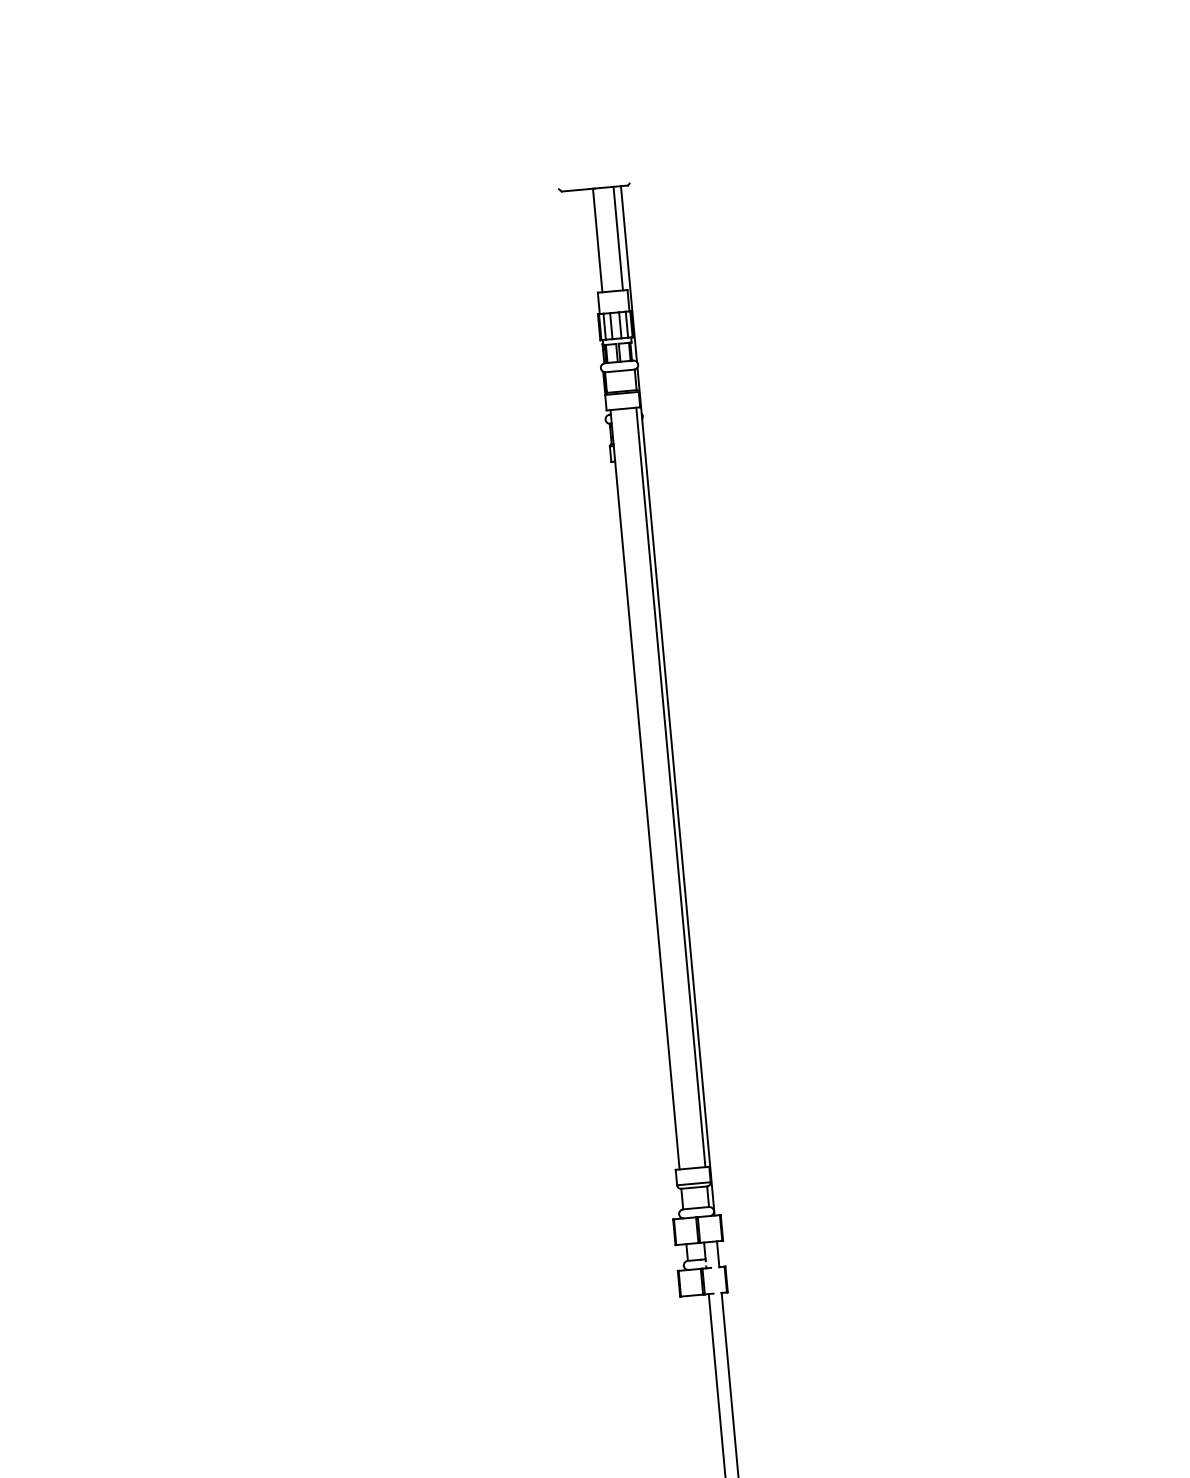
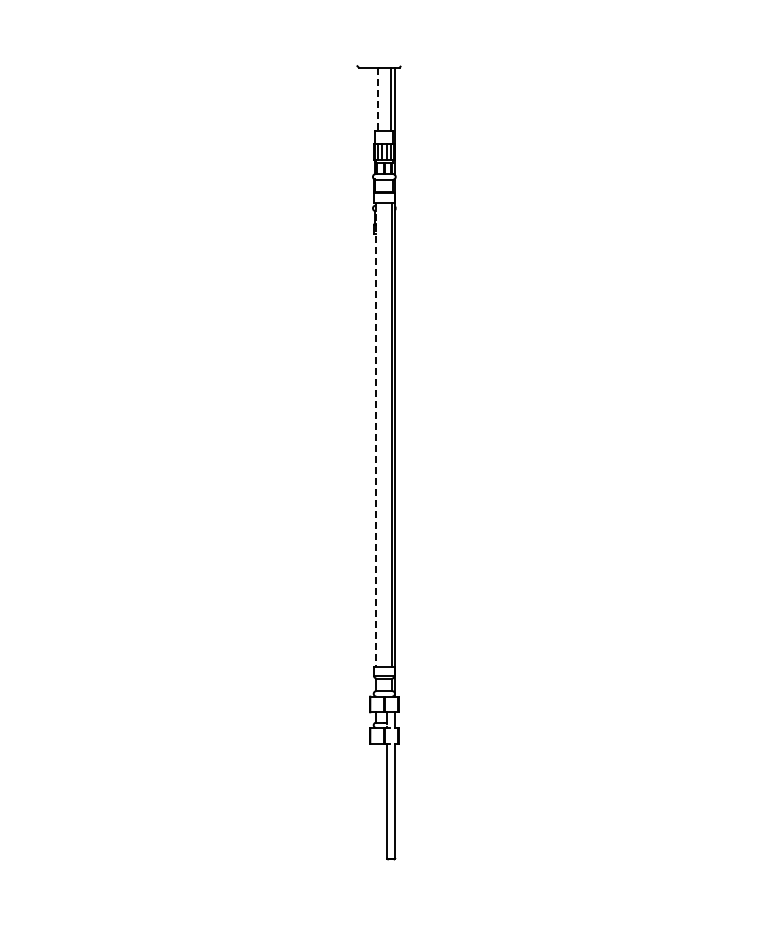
line: (598, 240) -> (378, 99), solid -> dashed
line: (645, 789) -> (376, 434), solid -> dashed

